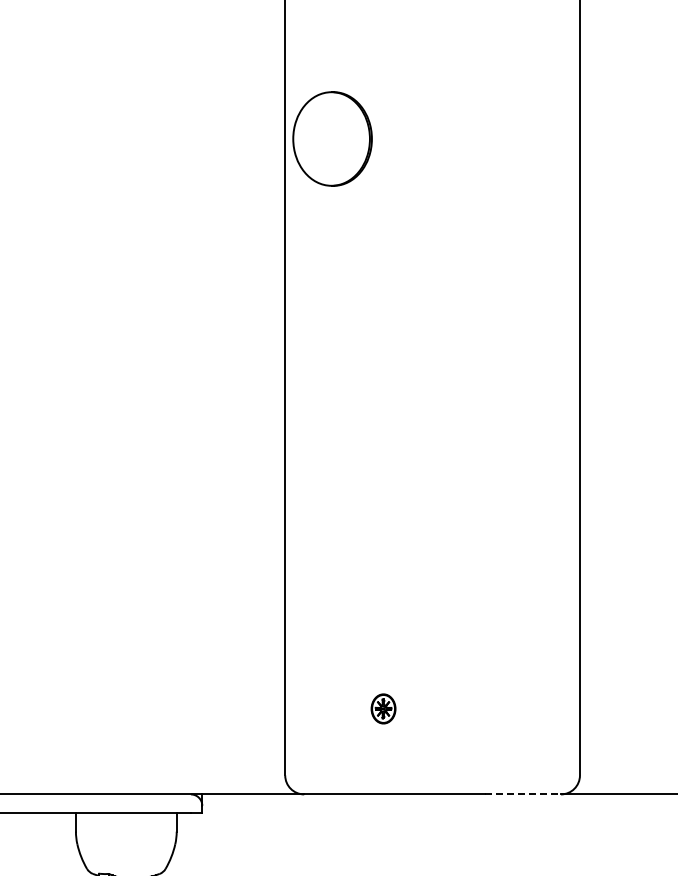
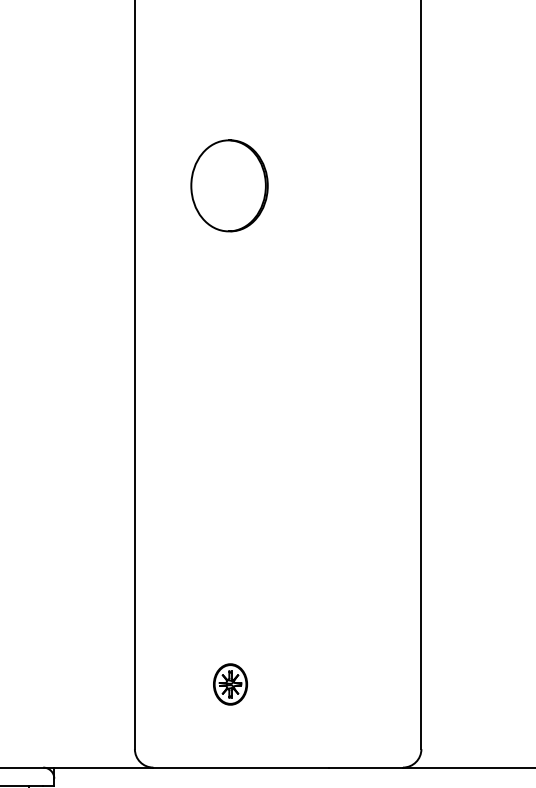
part: (332, 138) -> (229, 185), moved
part: (383, 708) -> (230, 684), size x1.43
line: (523, 794) -> (366, 767), dashed -> solid

